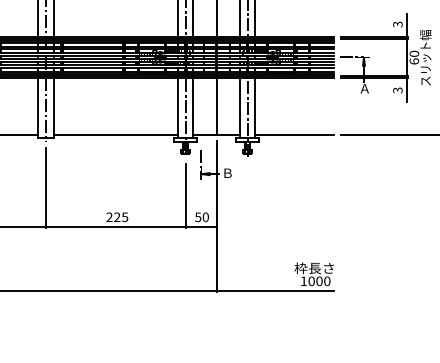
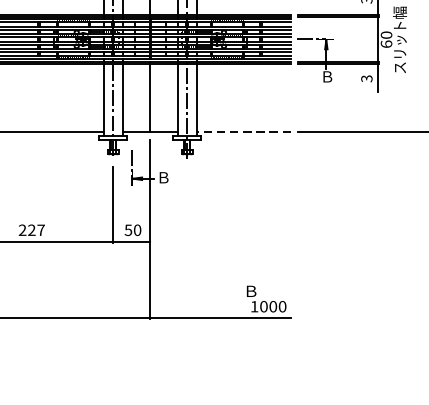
text: (364, 88) -> (326, 76), Ａ -> Ｂ
line: (294, 134) -> (243, 131), solid -> dashed
text: (124, 217) -> (40, 230), 225 -> 227
text: (313, 268) -> (266, 291), 枠長さ -> Ｂ

